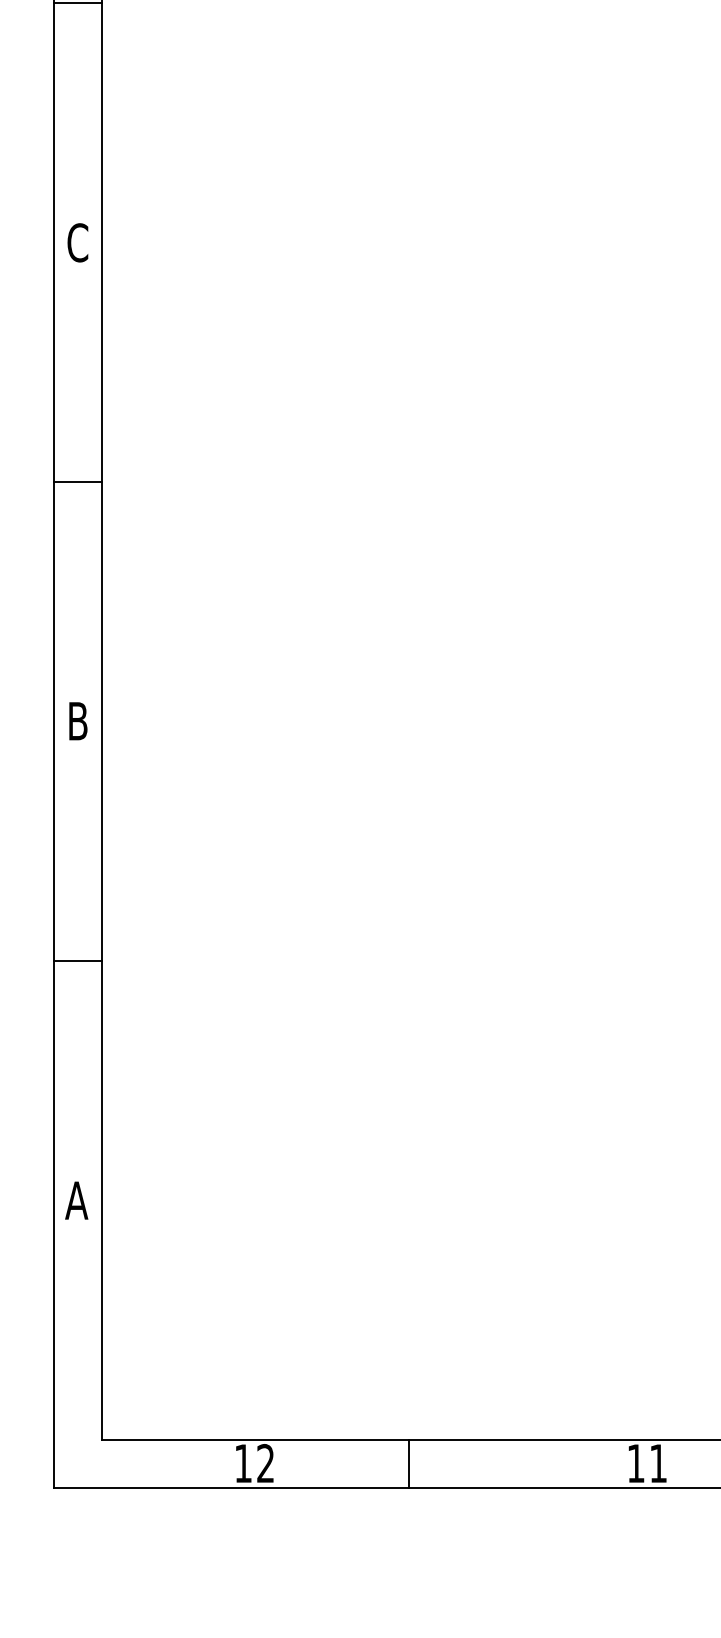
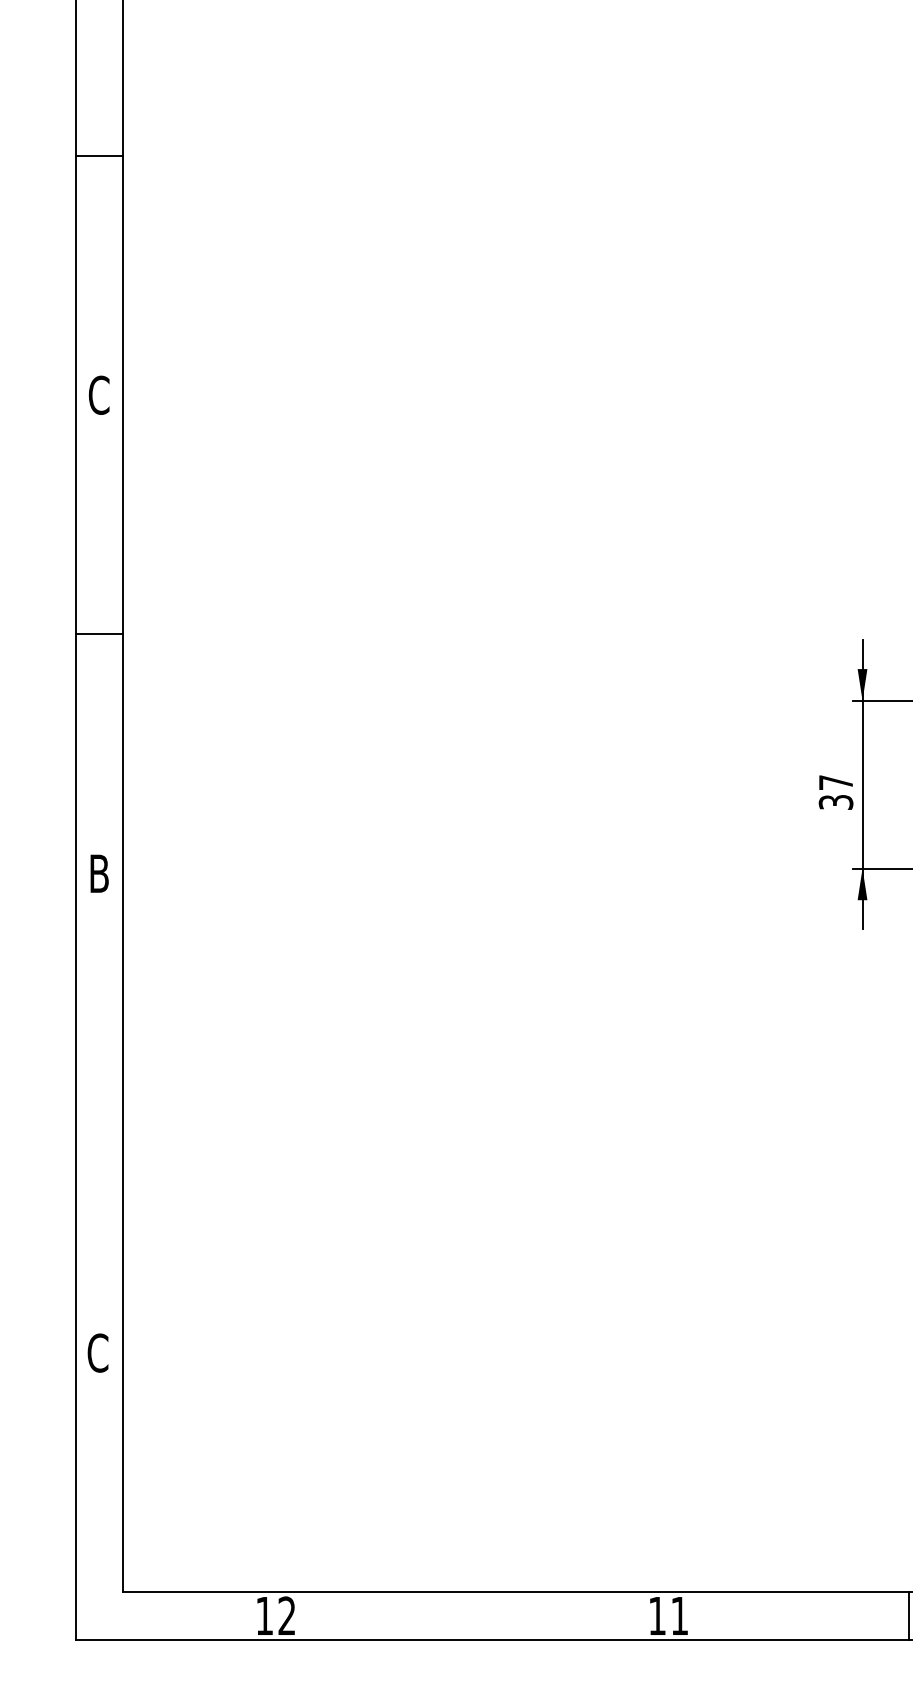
line: (78, 961) -> (99, 1113), removed
text: (76, 1200) -> (97, 1352), A -> C
line: (408, 1464) -> (429, 1616), removed

